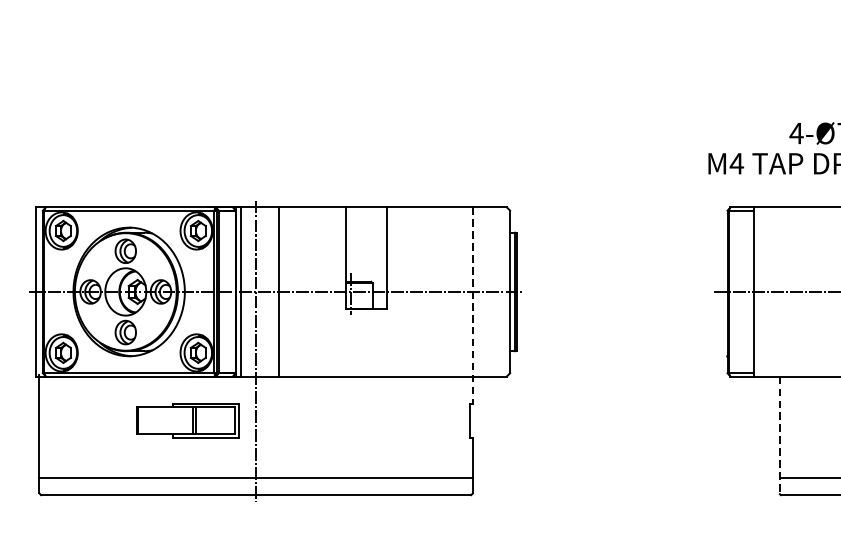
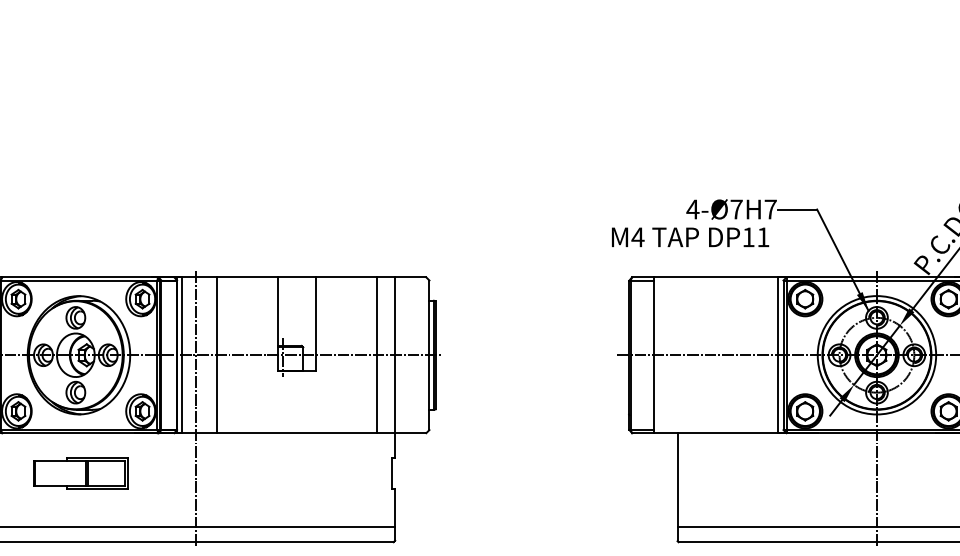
line: (453, 292) -> (377, 355), added
line: (473, 306) -> (395, 368), dashed -> solid
part: (187, 420) -> (80, 473), moved
line: (779, 435) -> (677, 487), dashed -> solid

